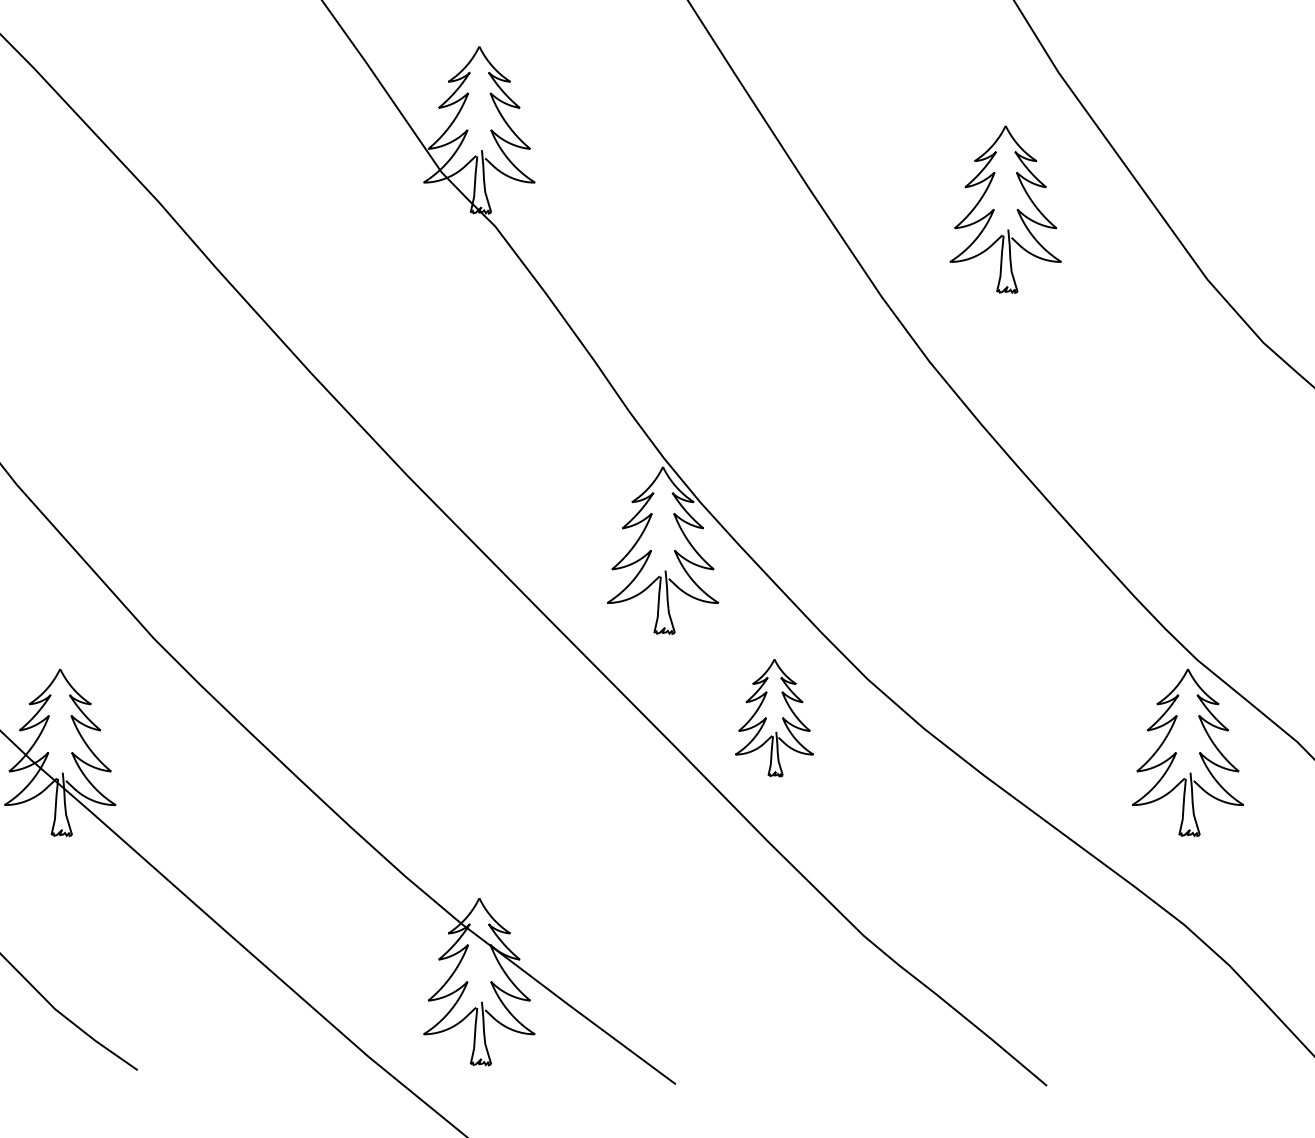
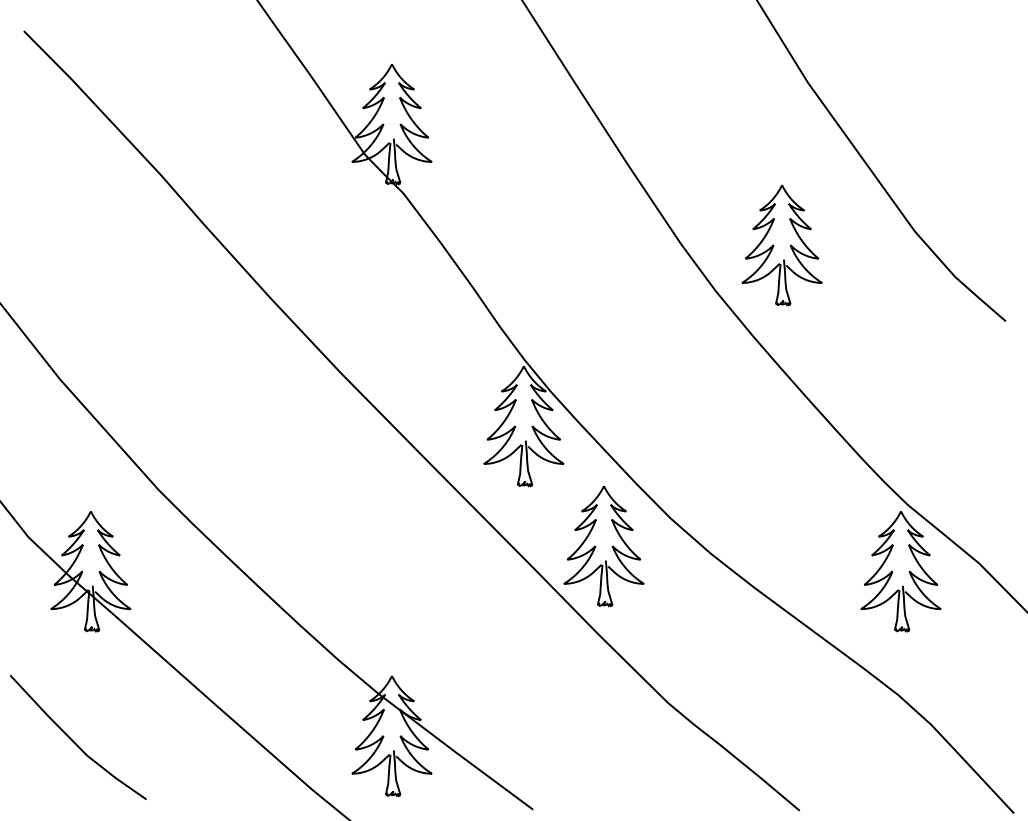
part: (1004, 209) -> (781, 245), moved
part: (773, 717) -> (603, 546), size x1.43

